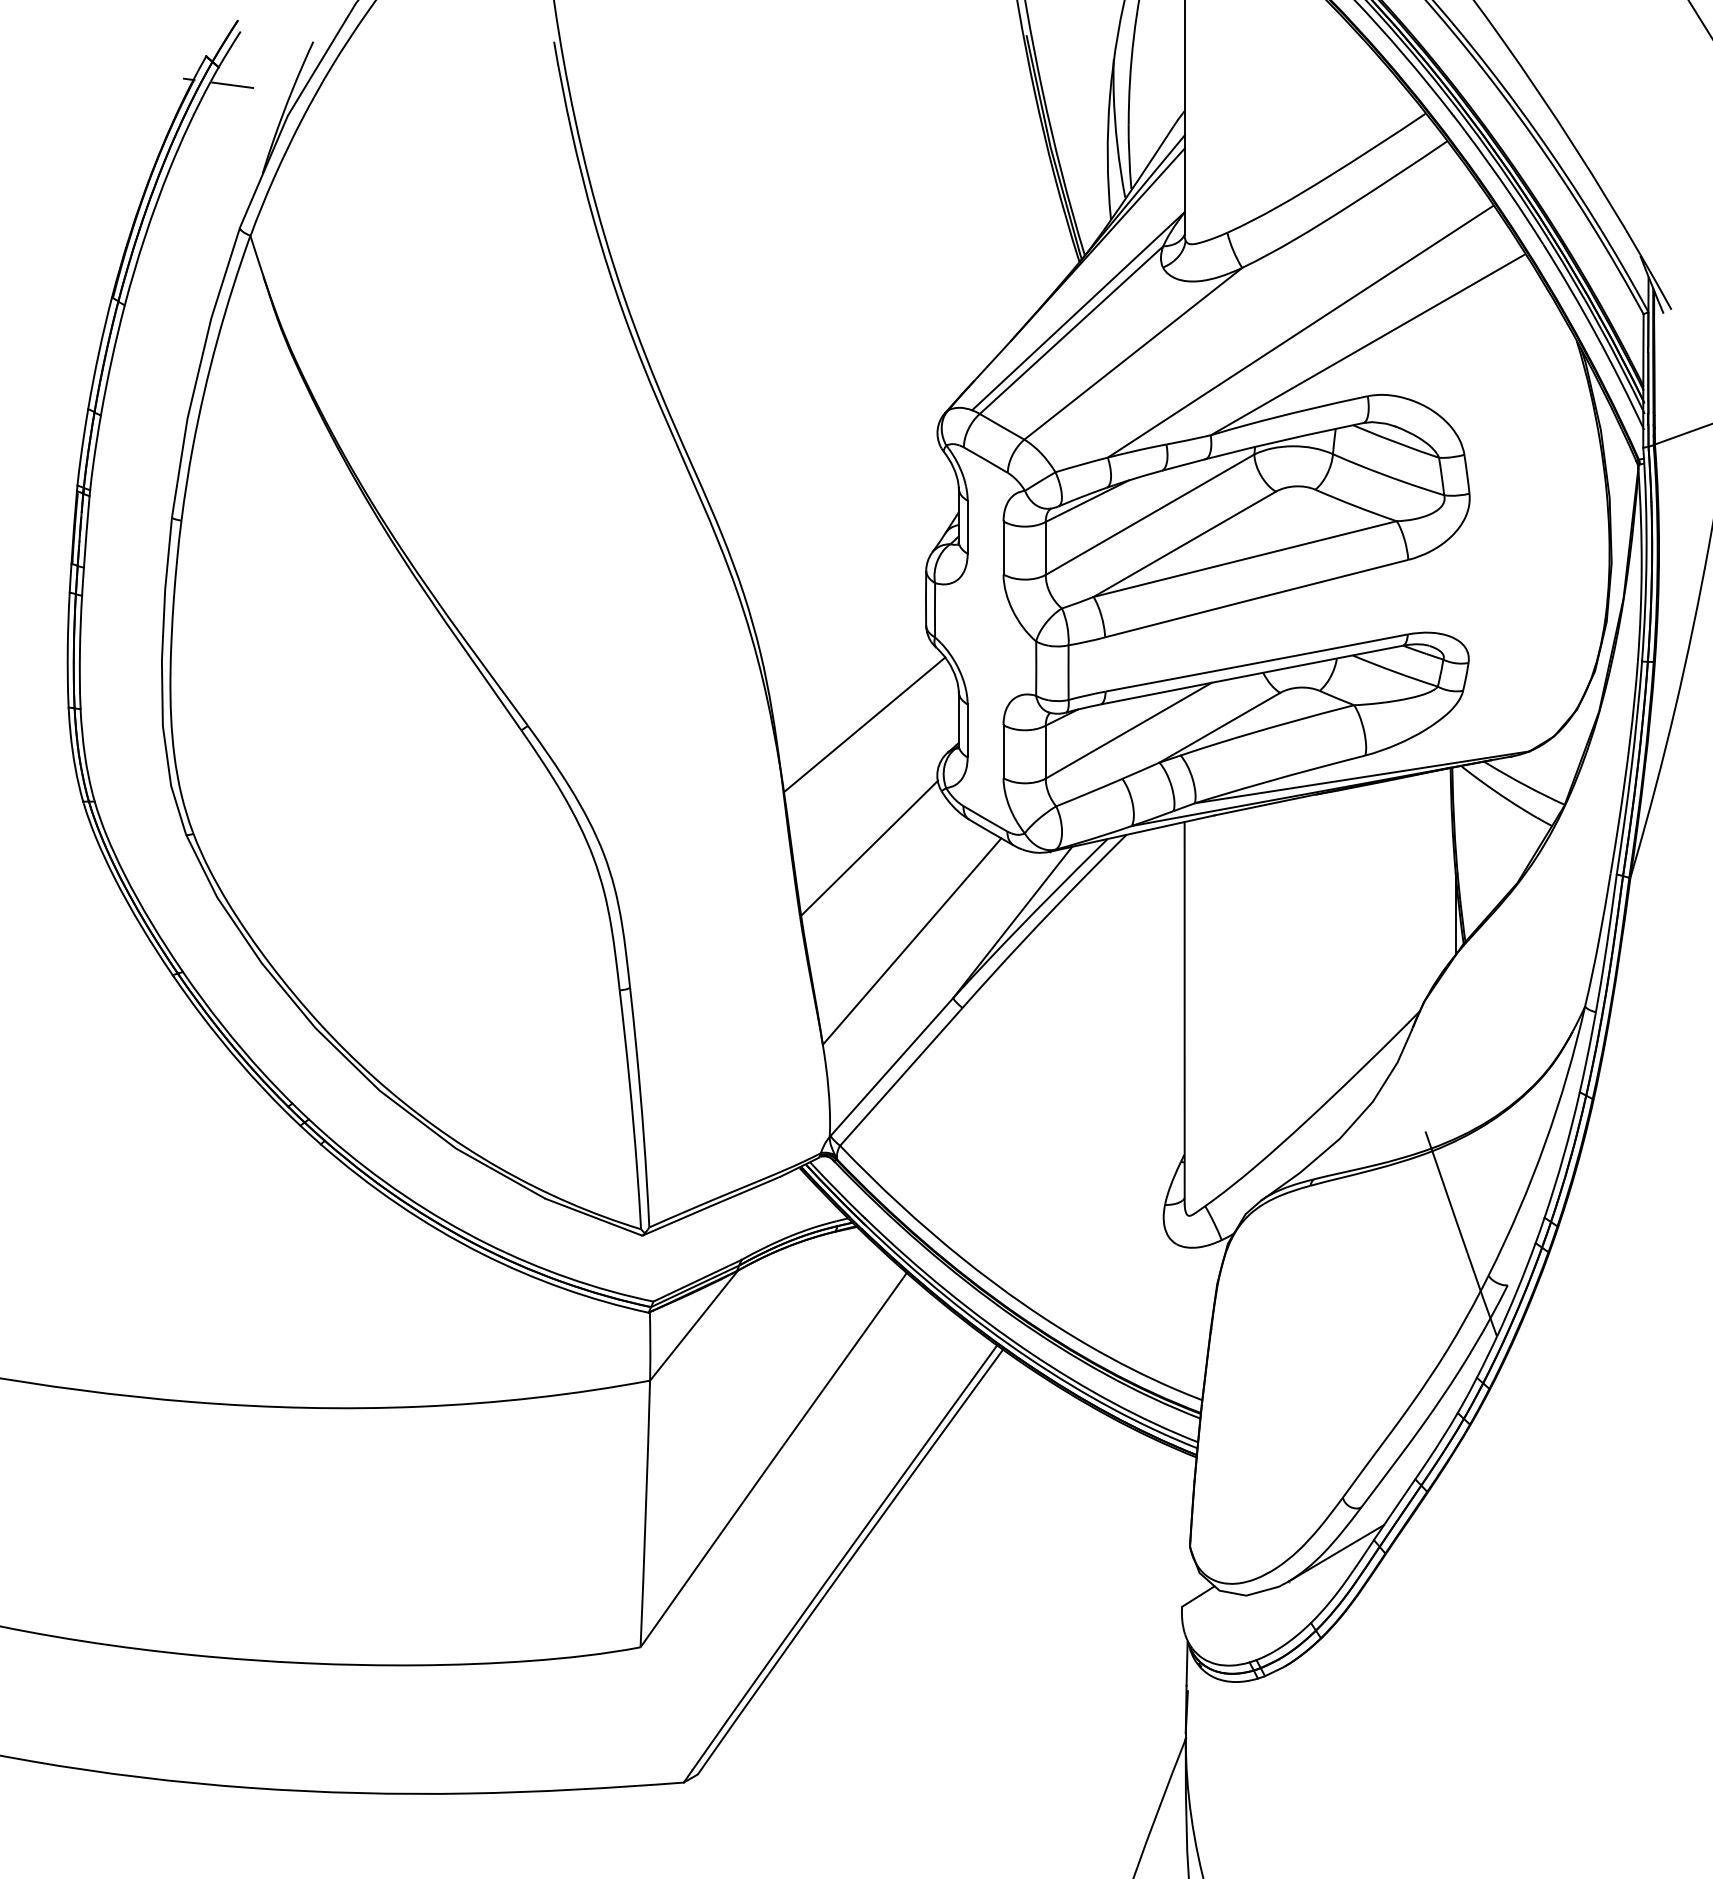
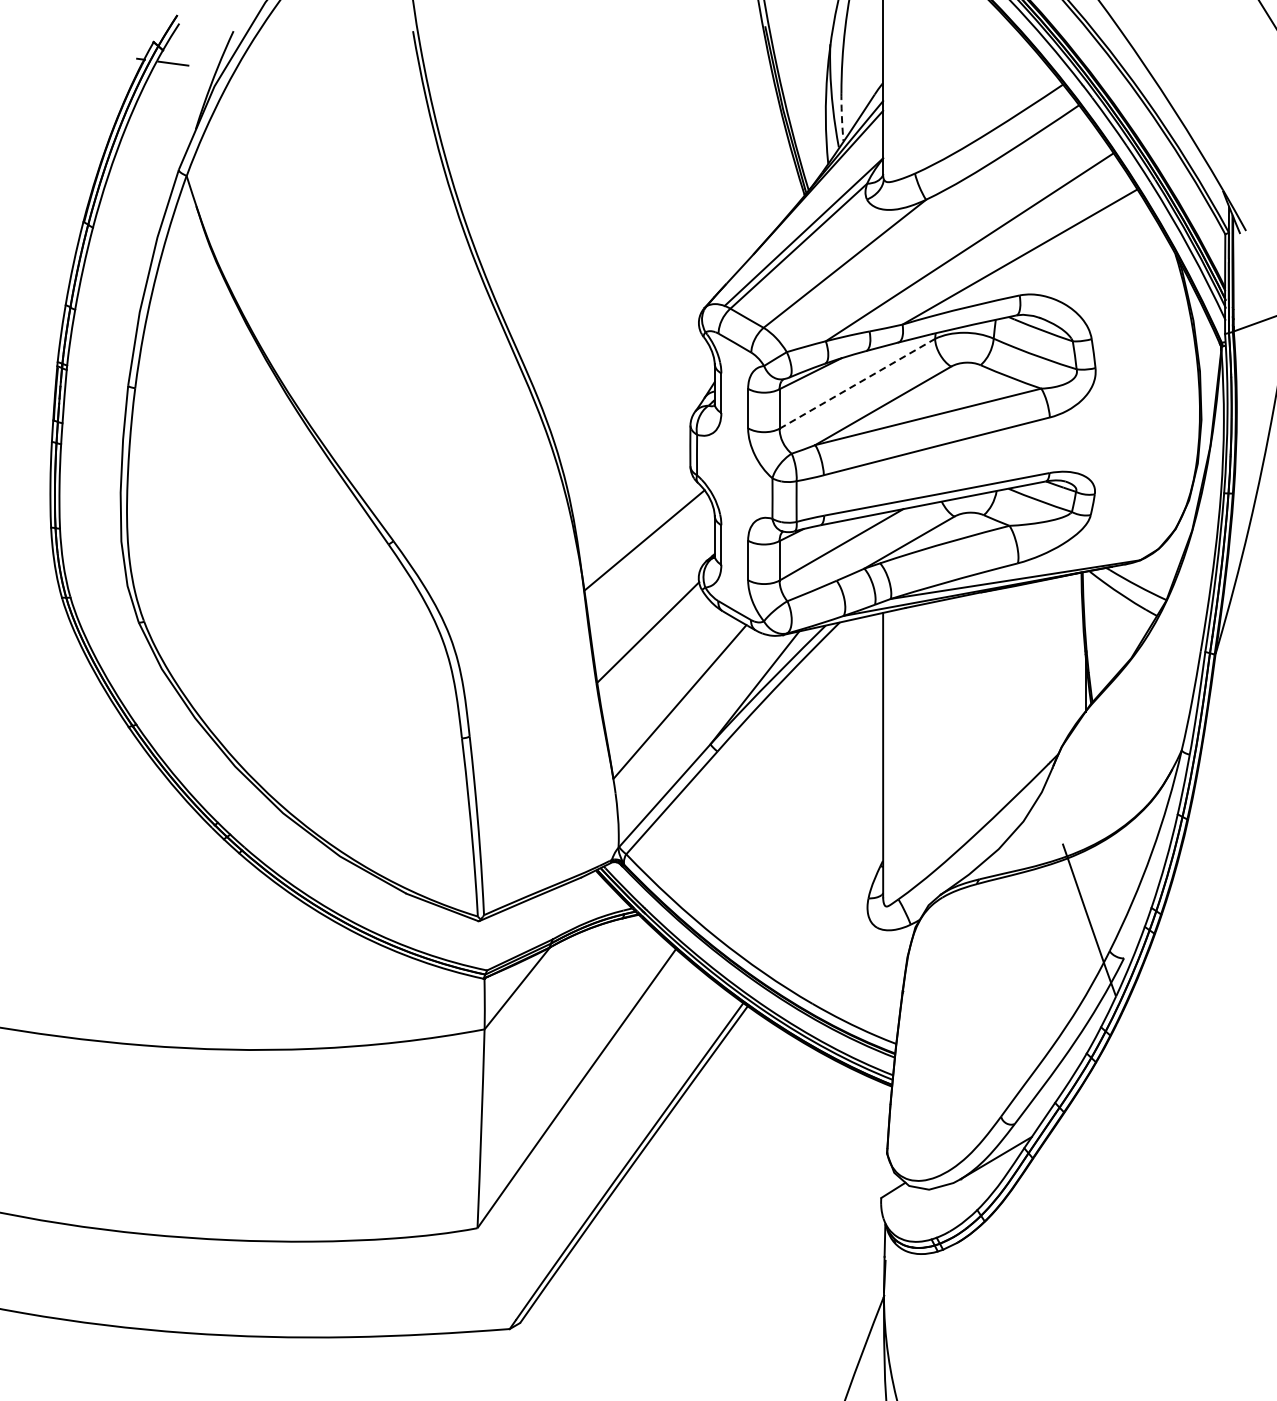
arc: (1128, 157) -> (841, 117), solid -> dashed
line: (1150, 514) -> (857, 383), solid -> dashed

